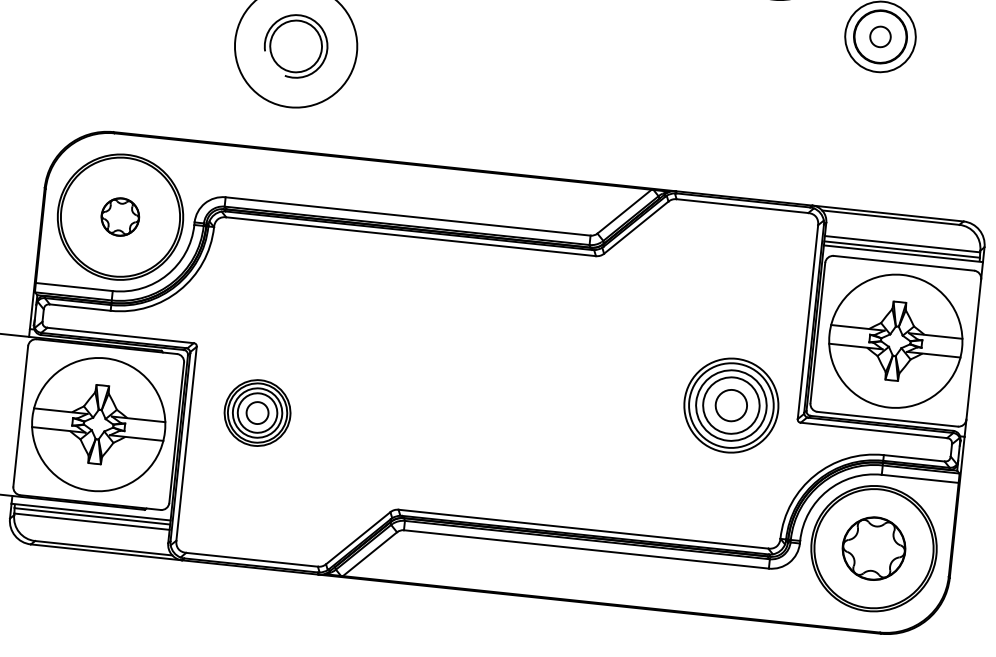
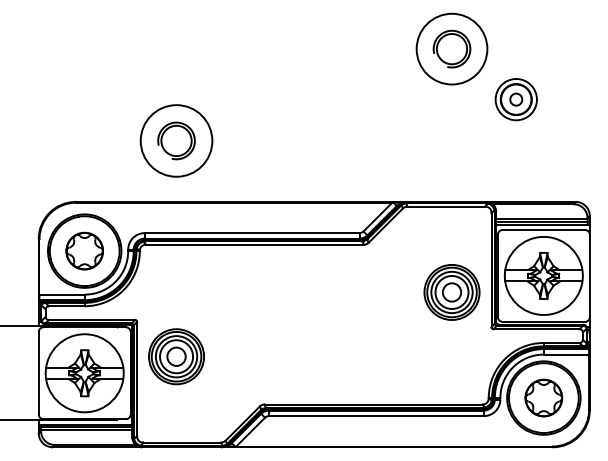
part: (120, 216) -> (84, 250), size x1.67
part: (730, 405) -> (451, 292), moved
part: (257, 412) -> (176, 356), size x1.43

